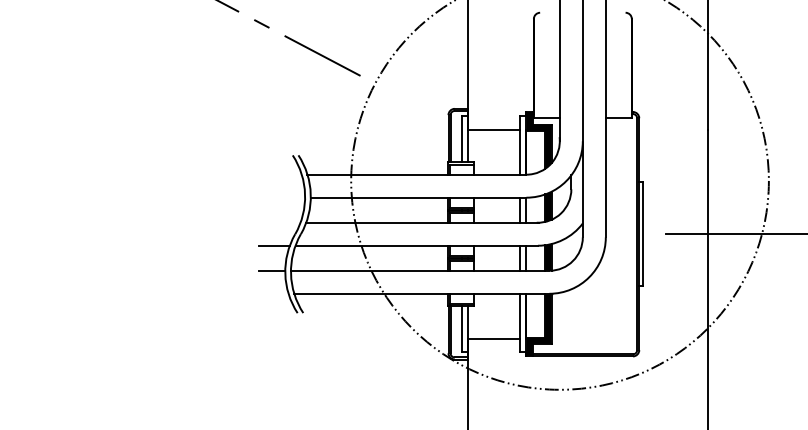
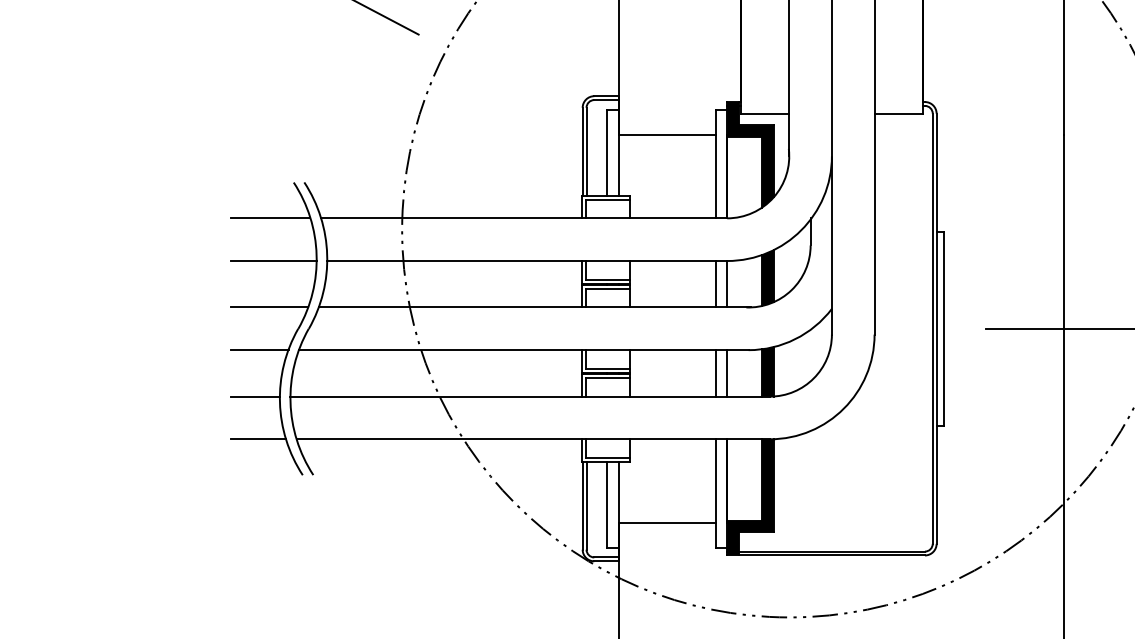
line: (280, 174) -> (271, 217), added
line: (282, 197) -> (274, 260), added
line: (279, 222) -> (269, 307), added
line: (273, 293) -> (258, 438), added

